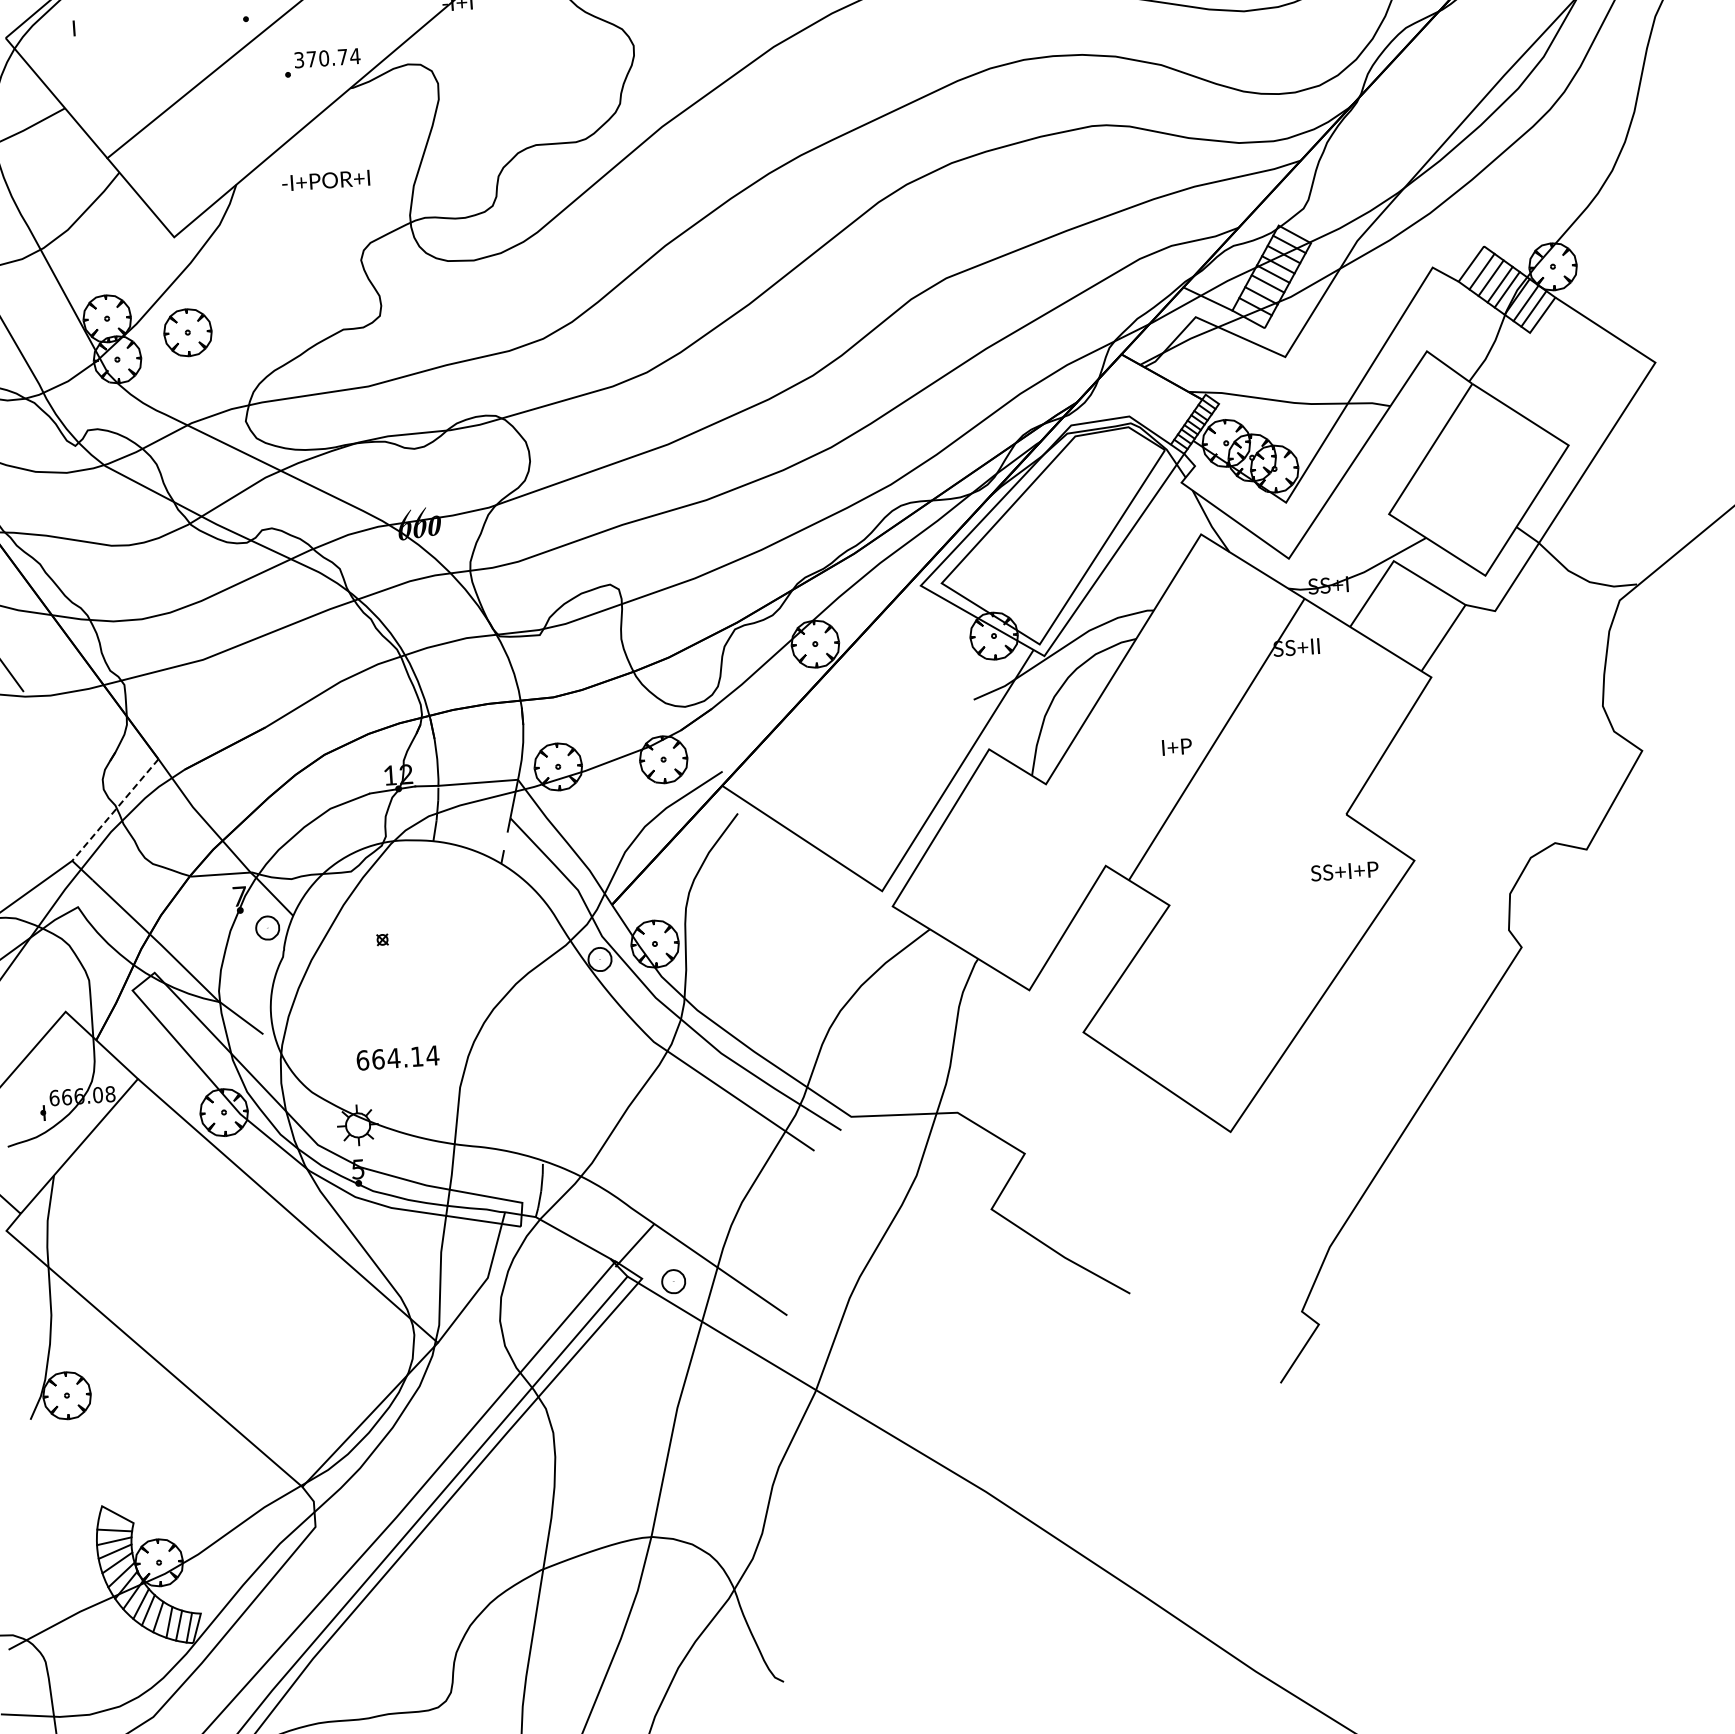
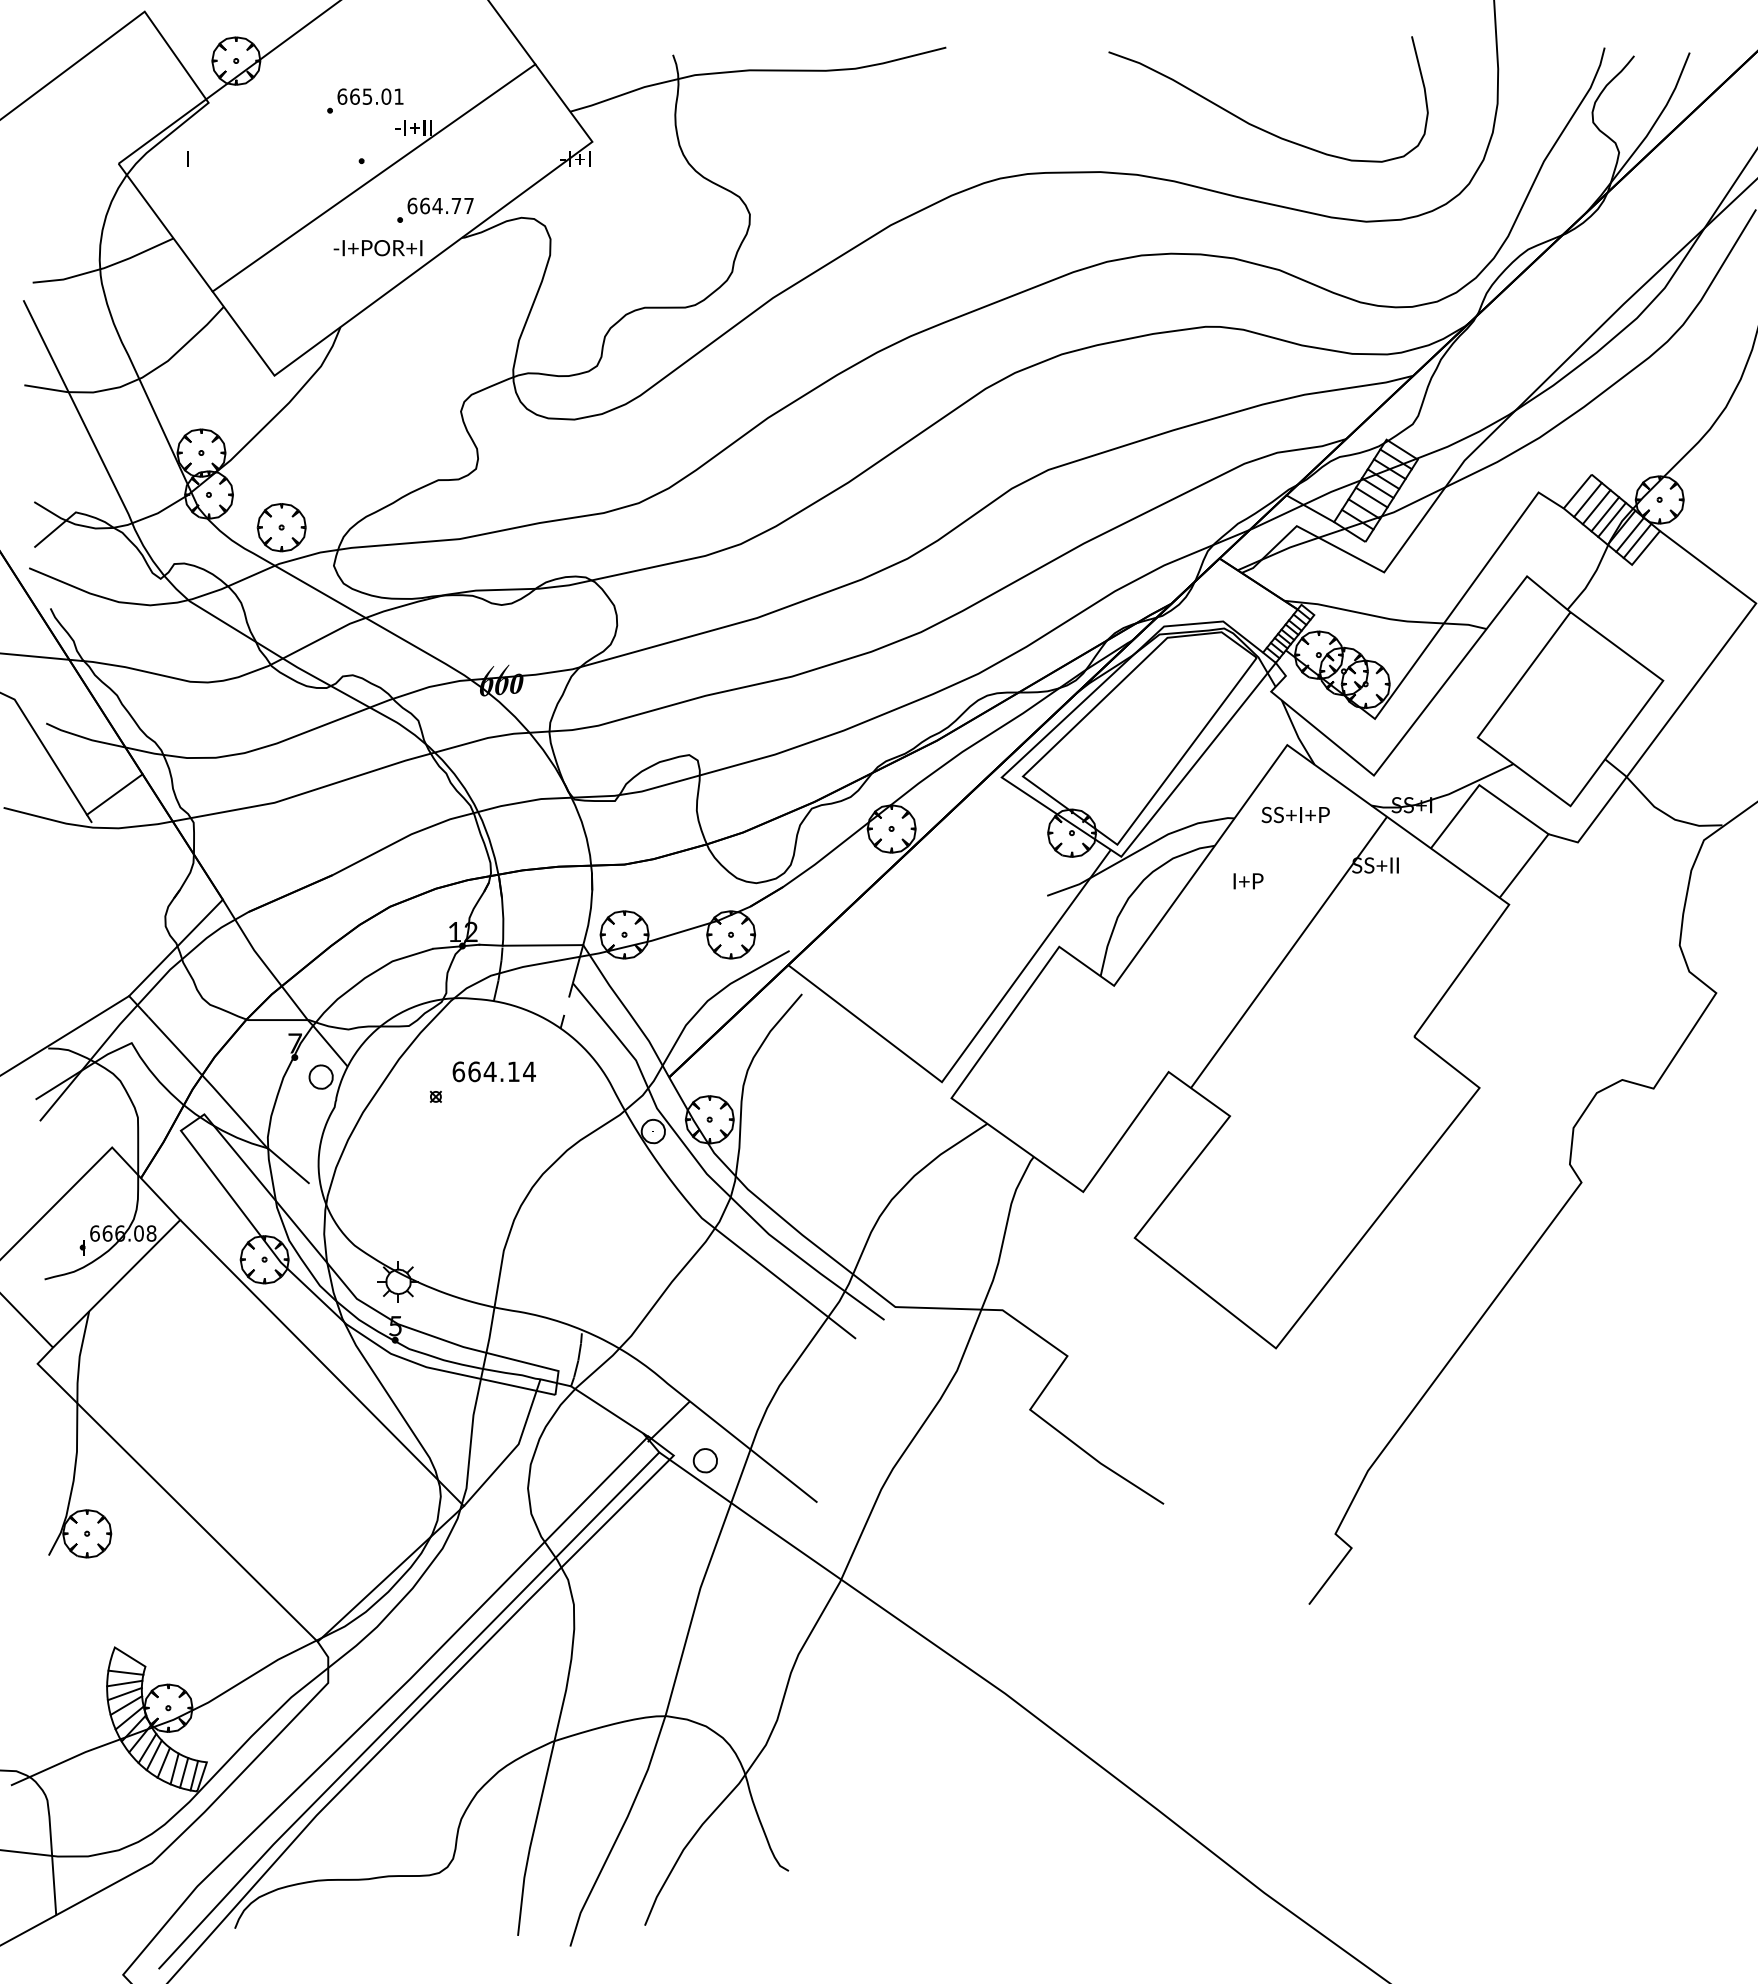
text: (326, 57) -> (440, 205), 370.74 -> 664.77
text: (325, 181) -> (377, 248), moved
part: (187, 332) -> (281, 527), moved
line: (44, 662) -> (114, 794), added
text: (1177, 747) -> (1248, 881), moved
line: (114, 810) -> (175, 948), dashed -> solid
text: (1344, 870) -> (1295, 814), moved
text: (397, 1057) -> (493, 1071), moved

